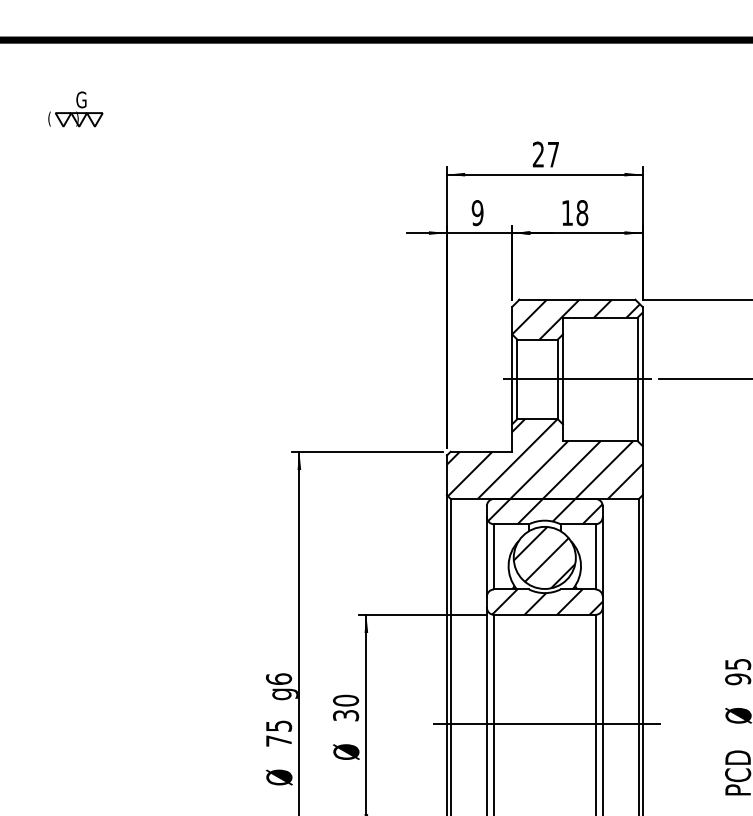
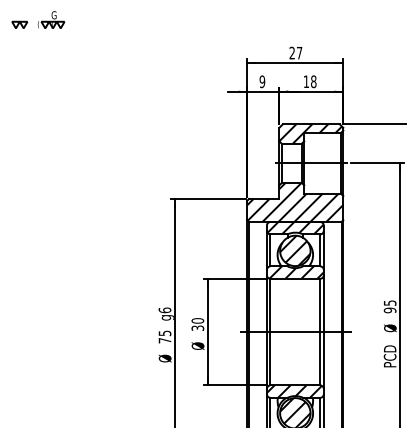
part: (76, 108) -> (51, 19), moved

